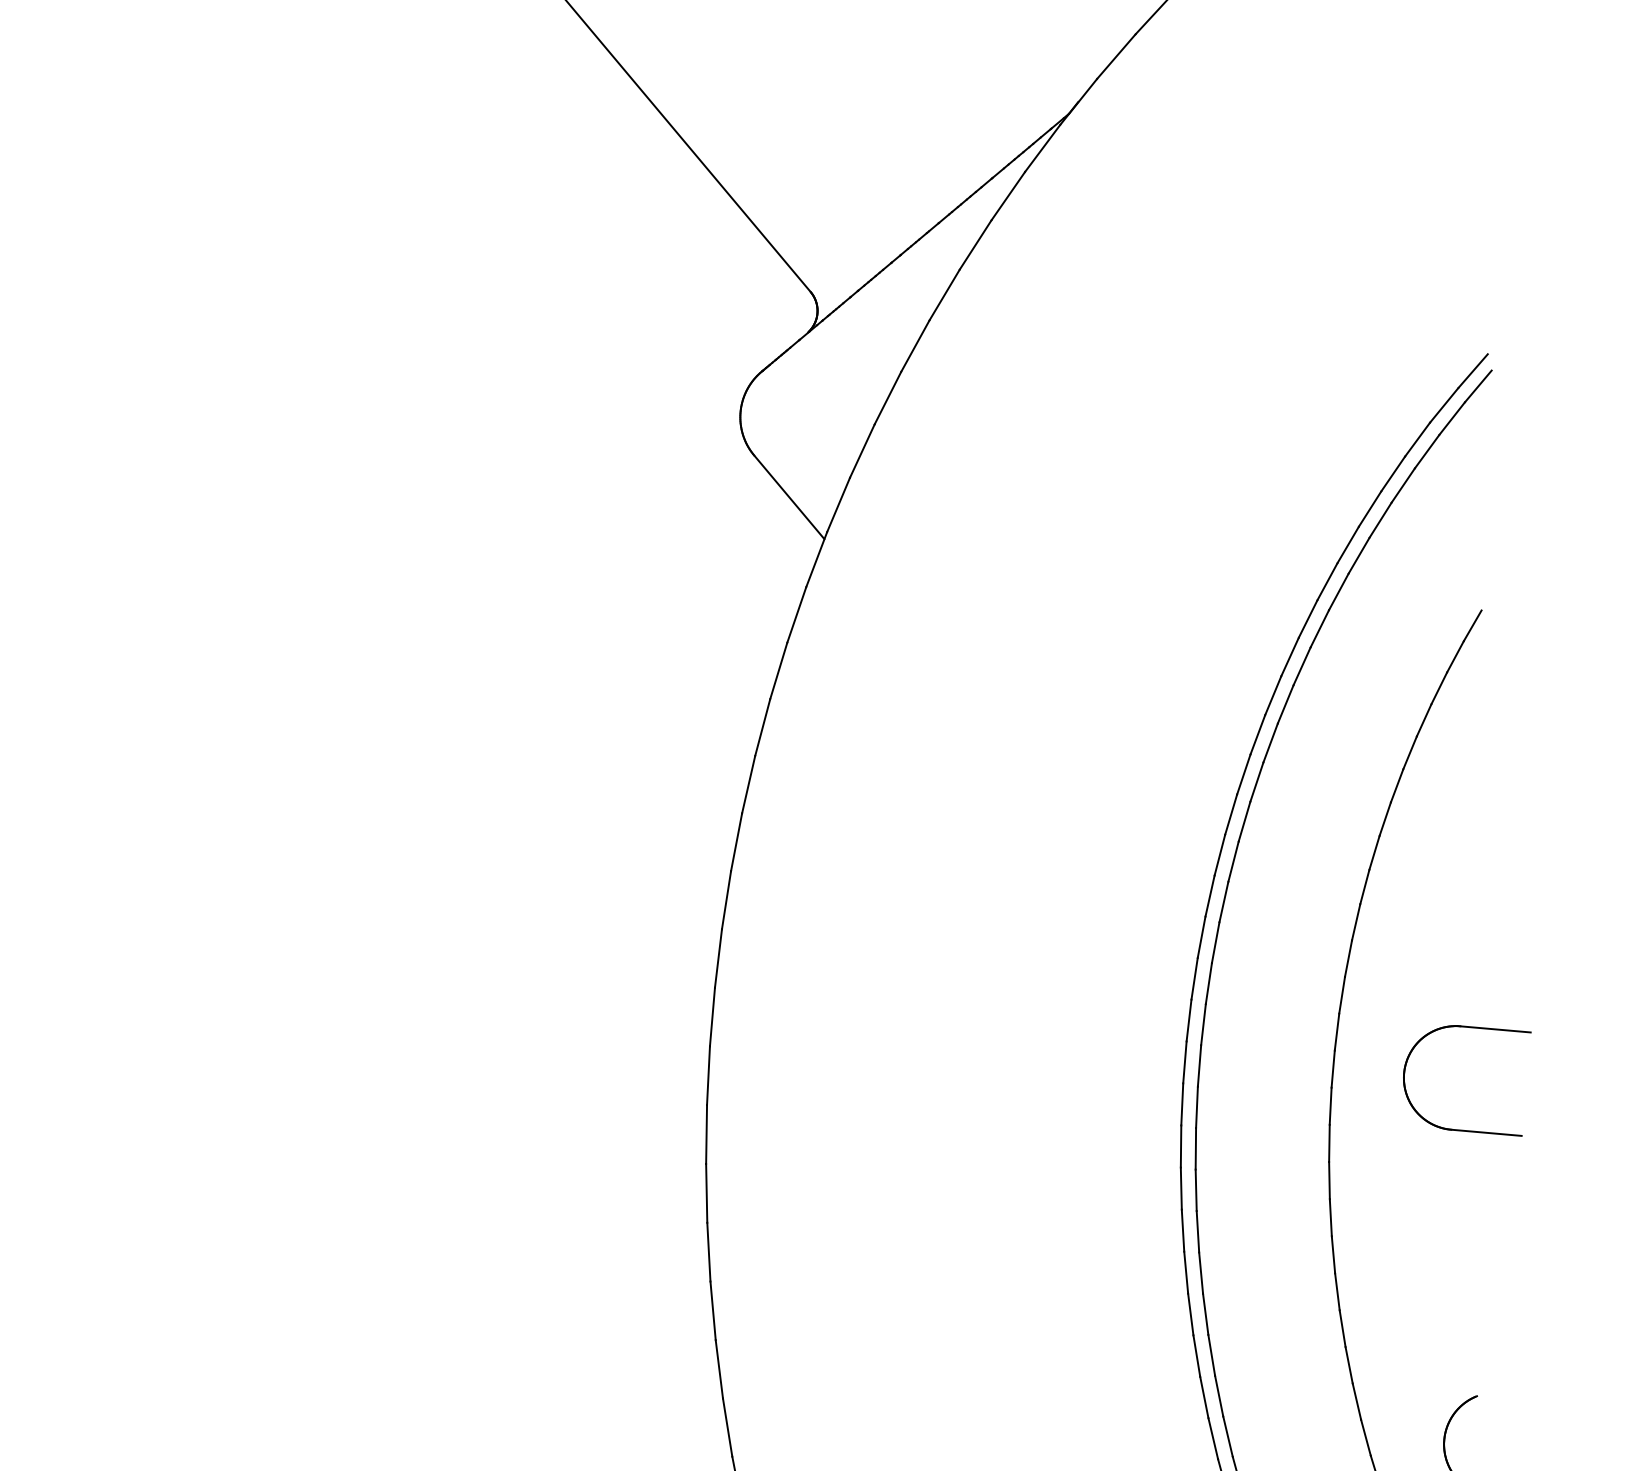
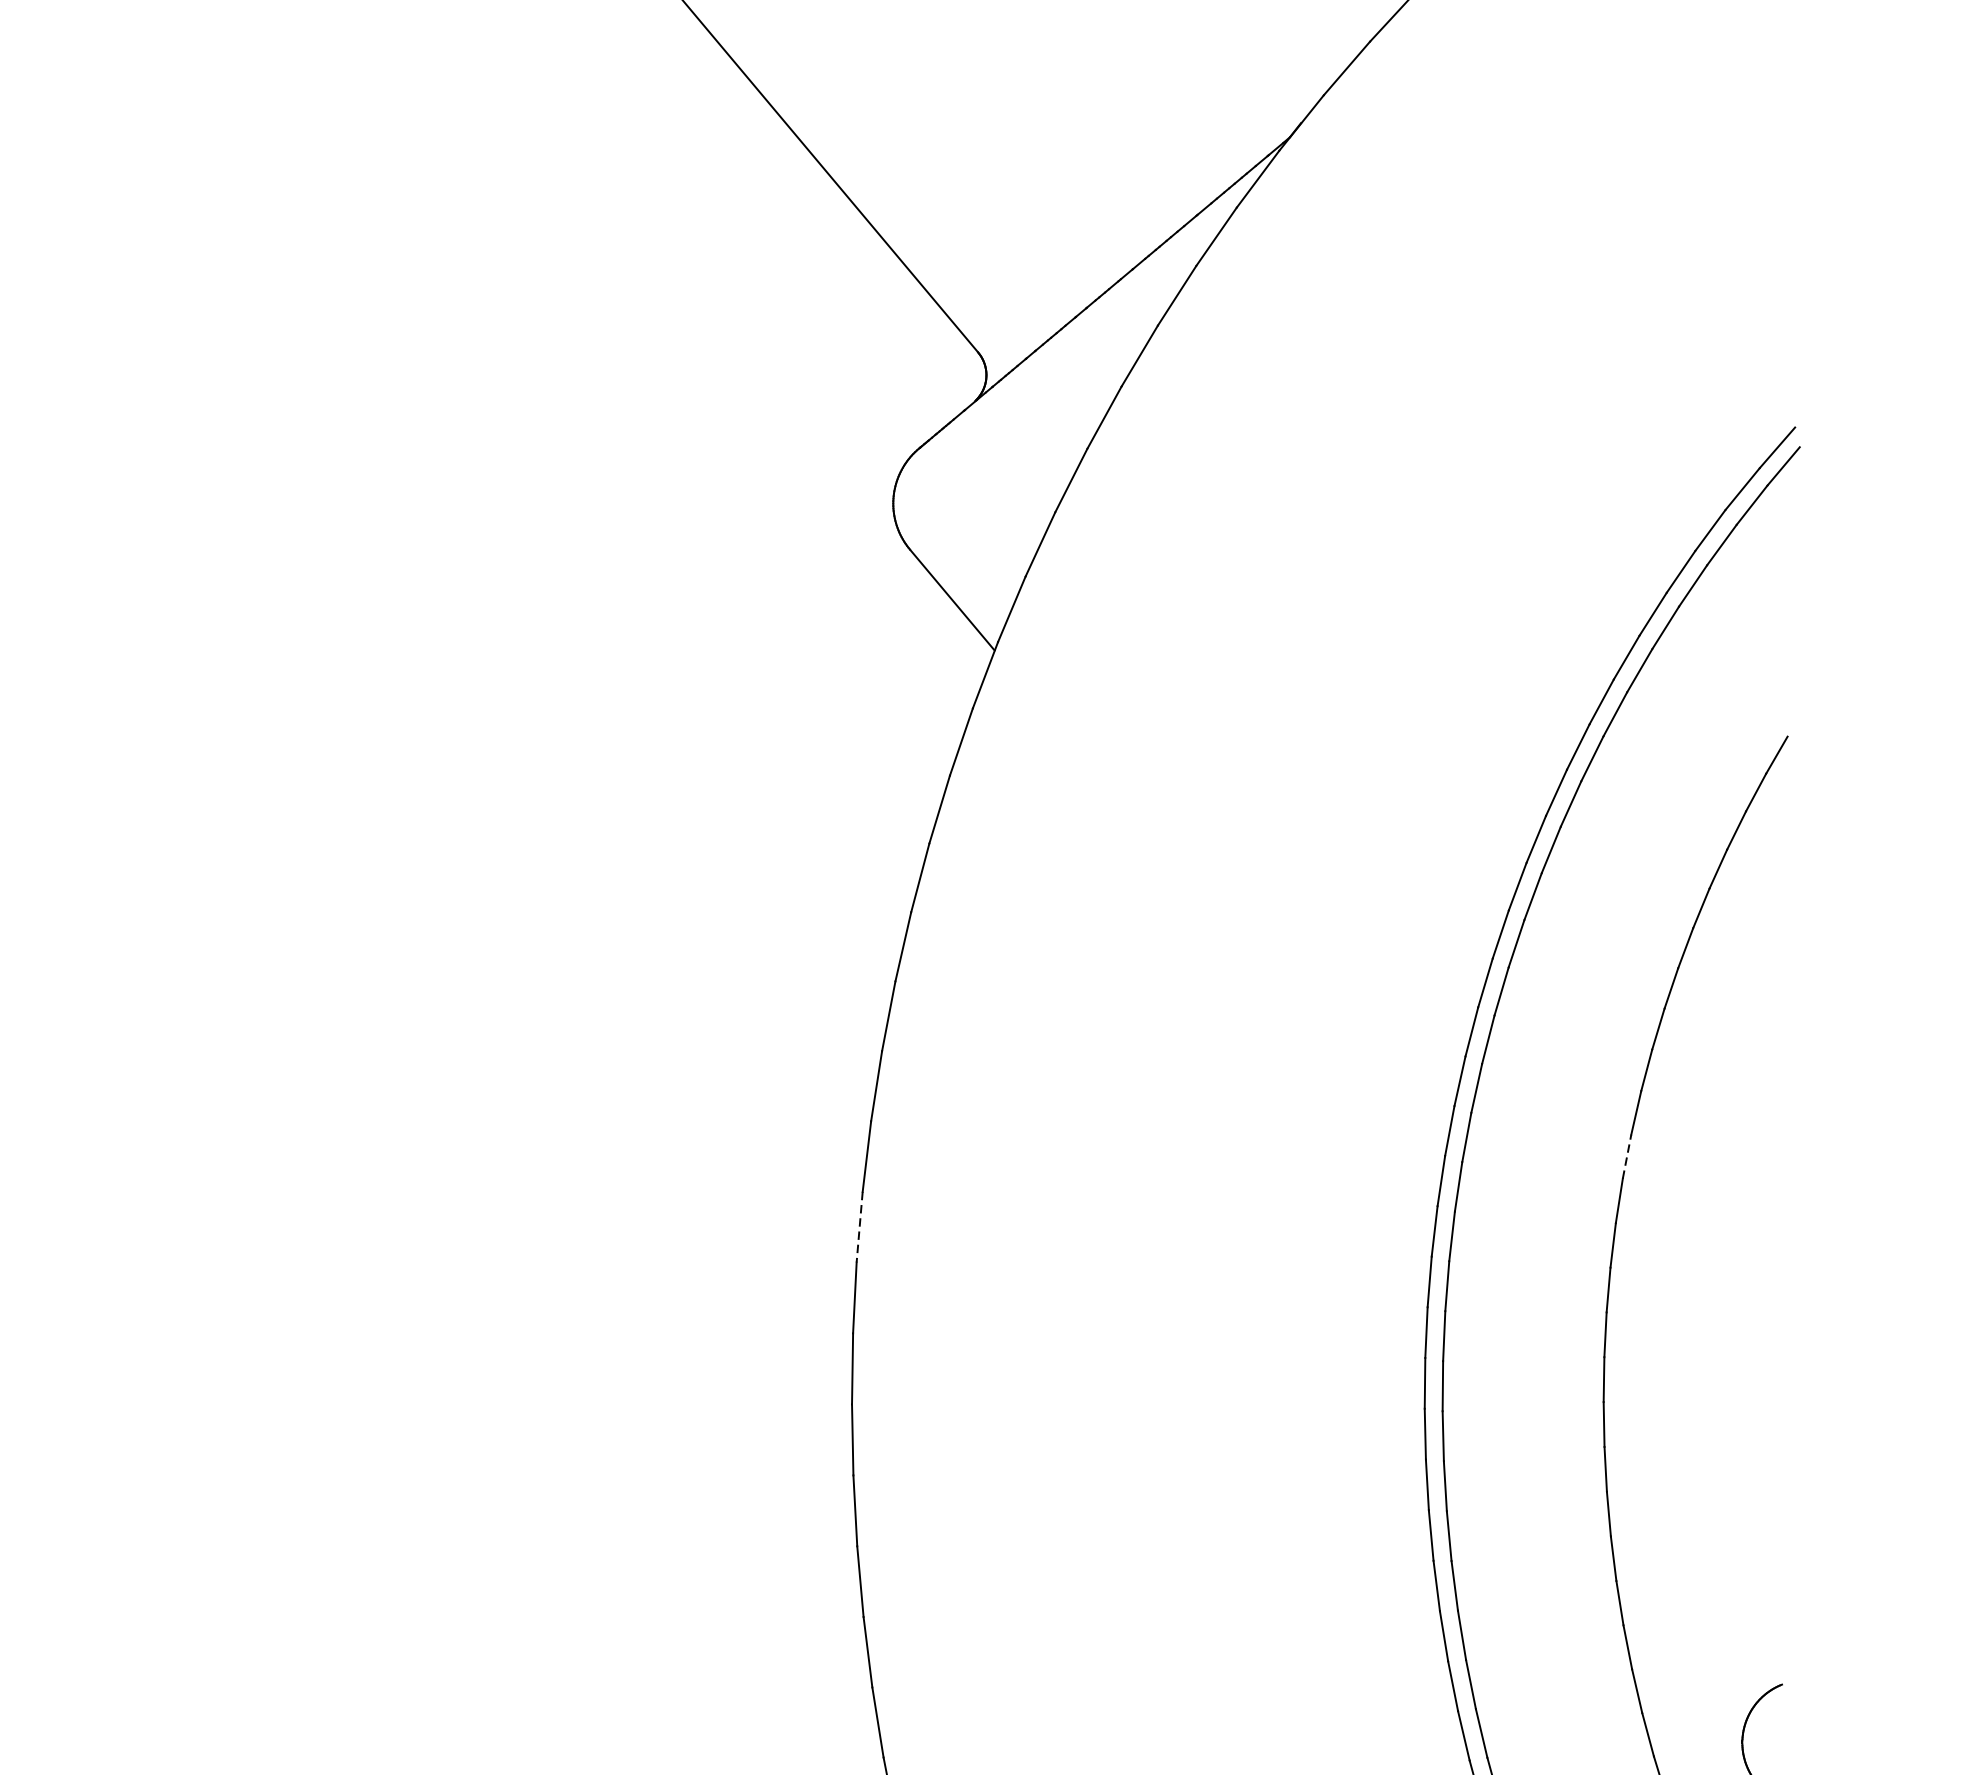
line: (1348, 958) -> (1627, 1156), solid -> dashed
line: (712, 1017) -> (859, 1227), solid -> dashed
part: (1463, 1129) -> (1765, 1362), removed

